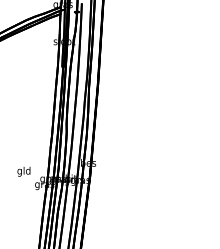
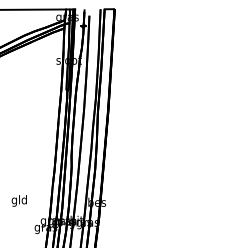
text: (23, 171) -> (18, 200), moved

